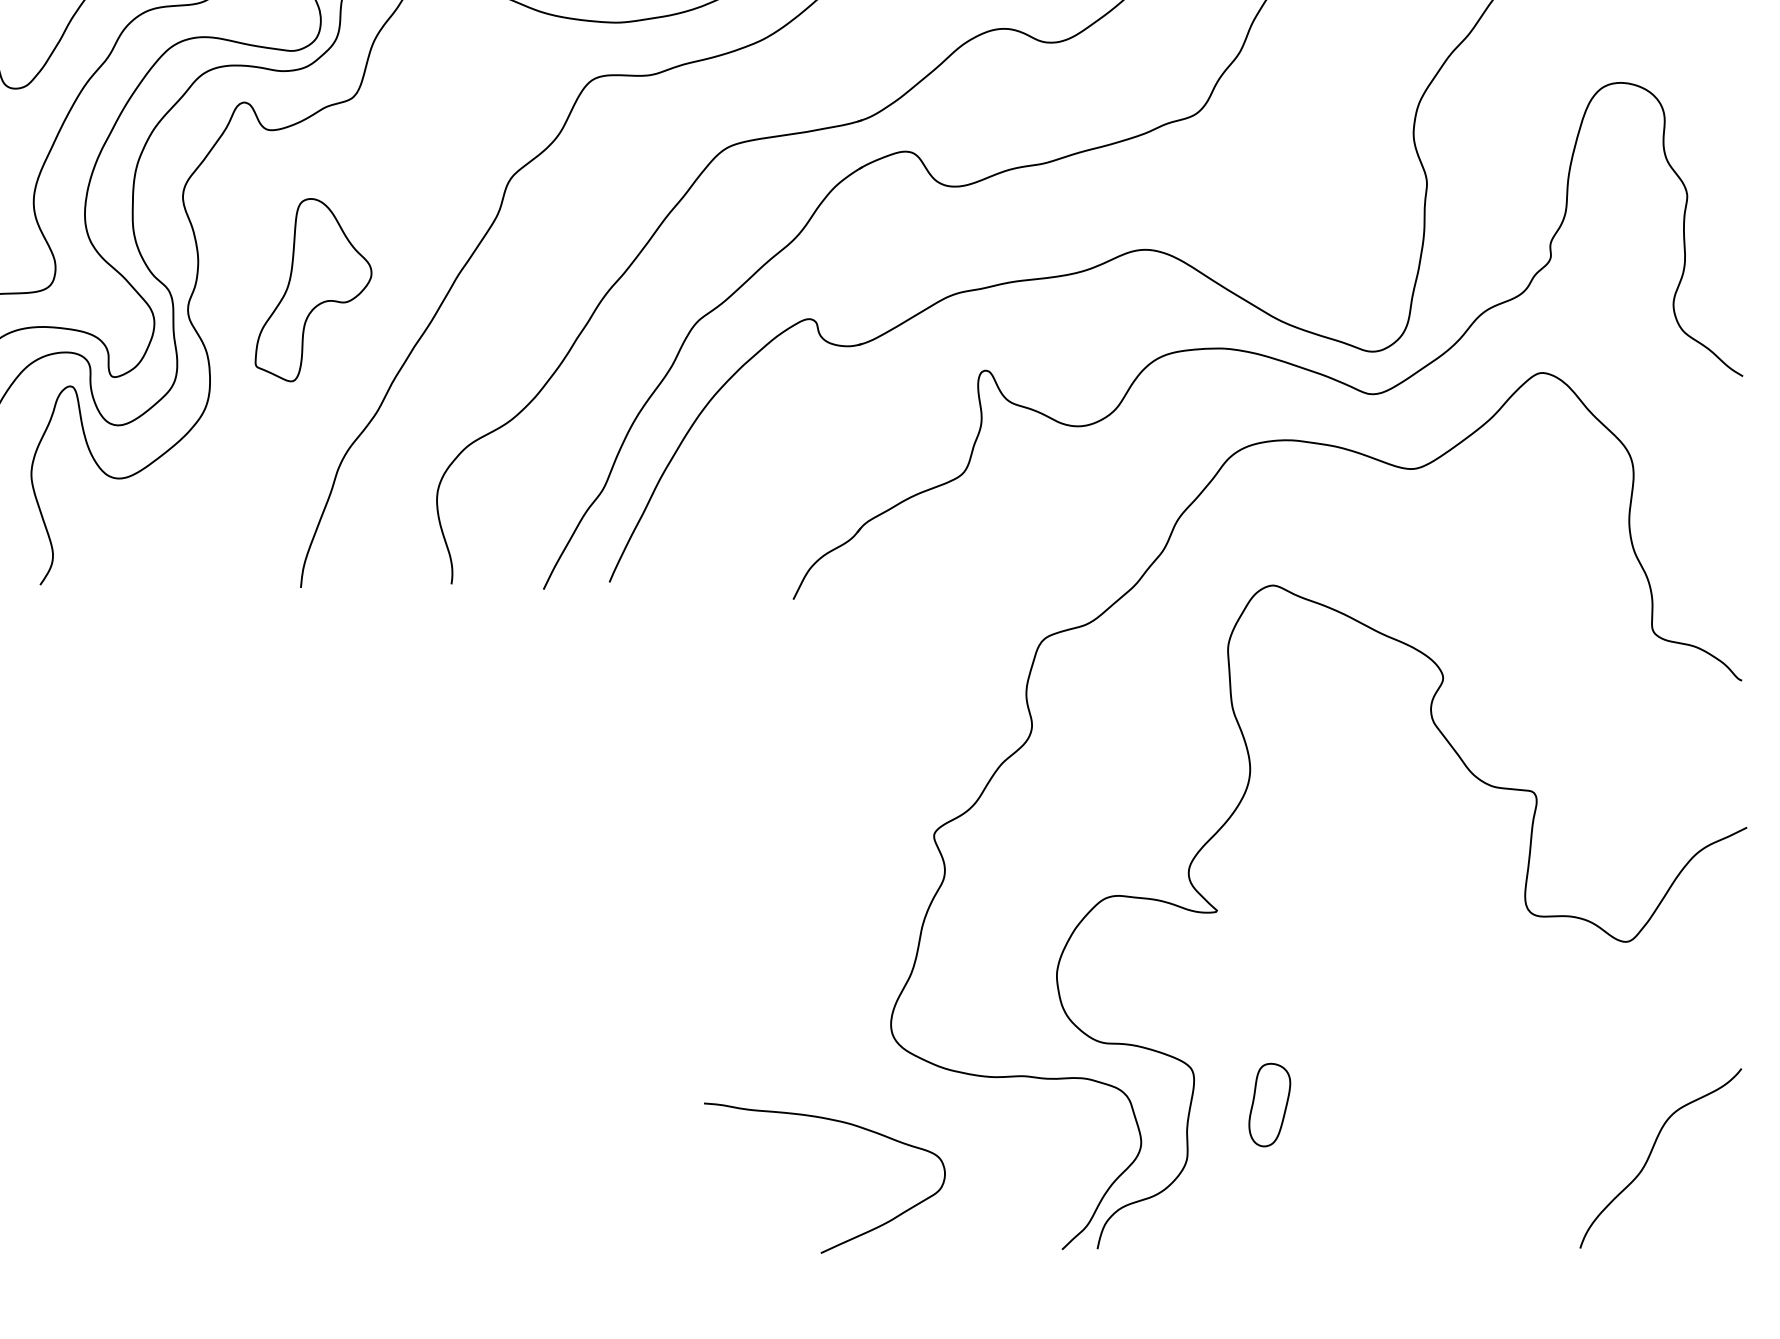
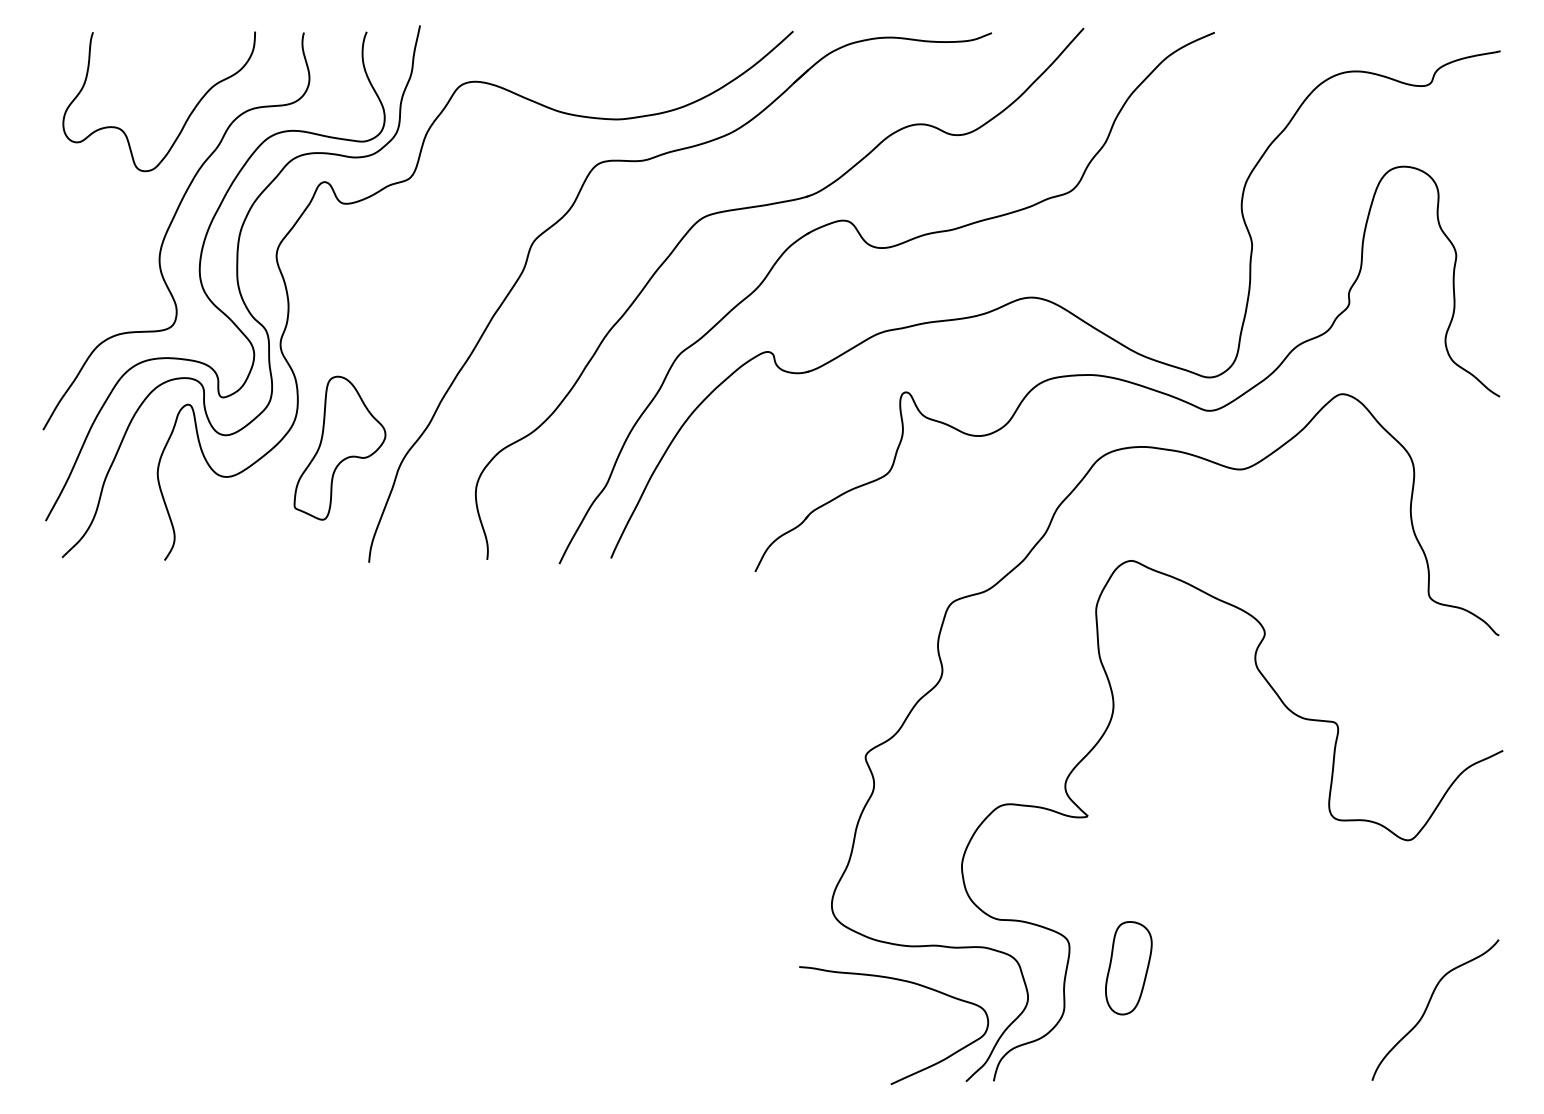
part: (312, 289) -> (339, 447), moved
part: (1269, 1105) -> (1128, 968), size x1.43
curve: (834, 1121) -> (901, 981), moved

